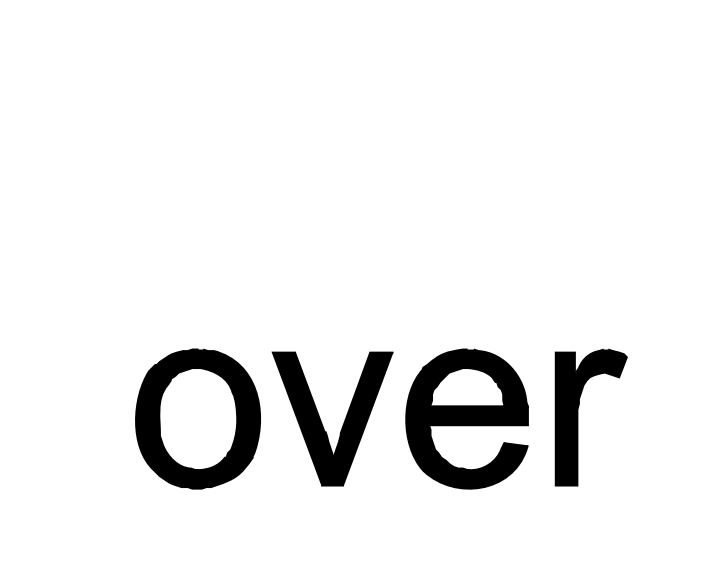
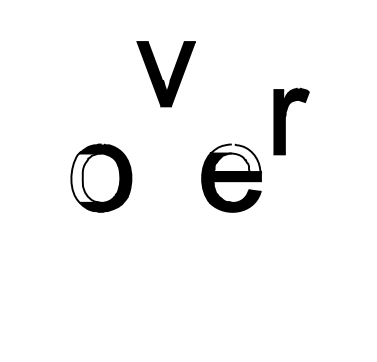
fill: (475, 378) -> (235, 158), removed
fill: (167, 417) -> (86, 177), removed
part: (591, 417) -> (291, 121), moved
part: (330, 419) -> (165, 74), moved

